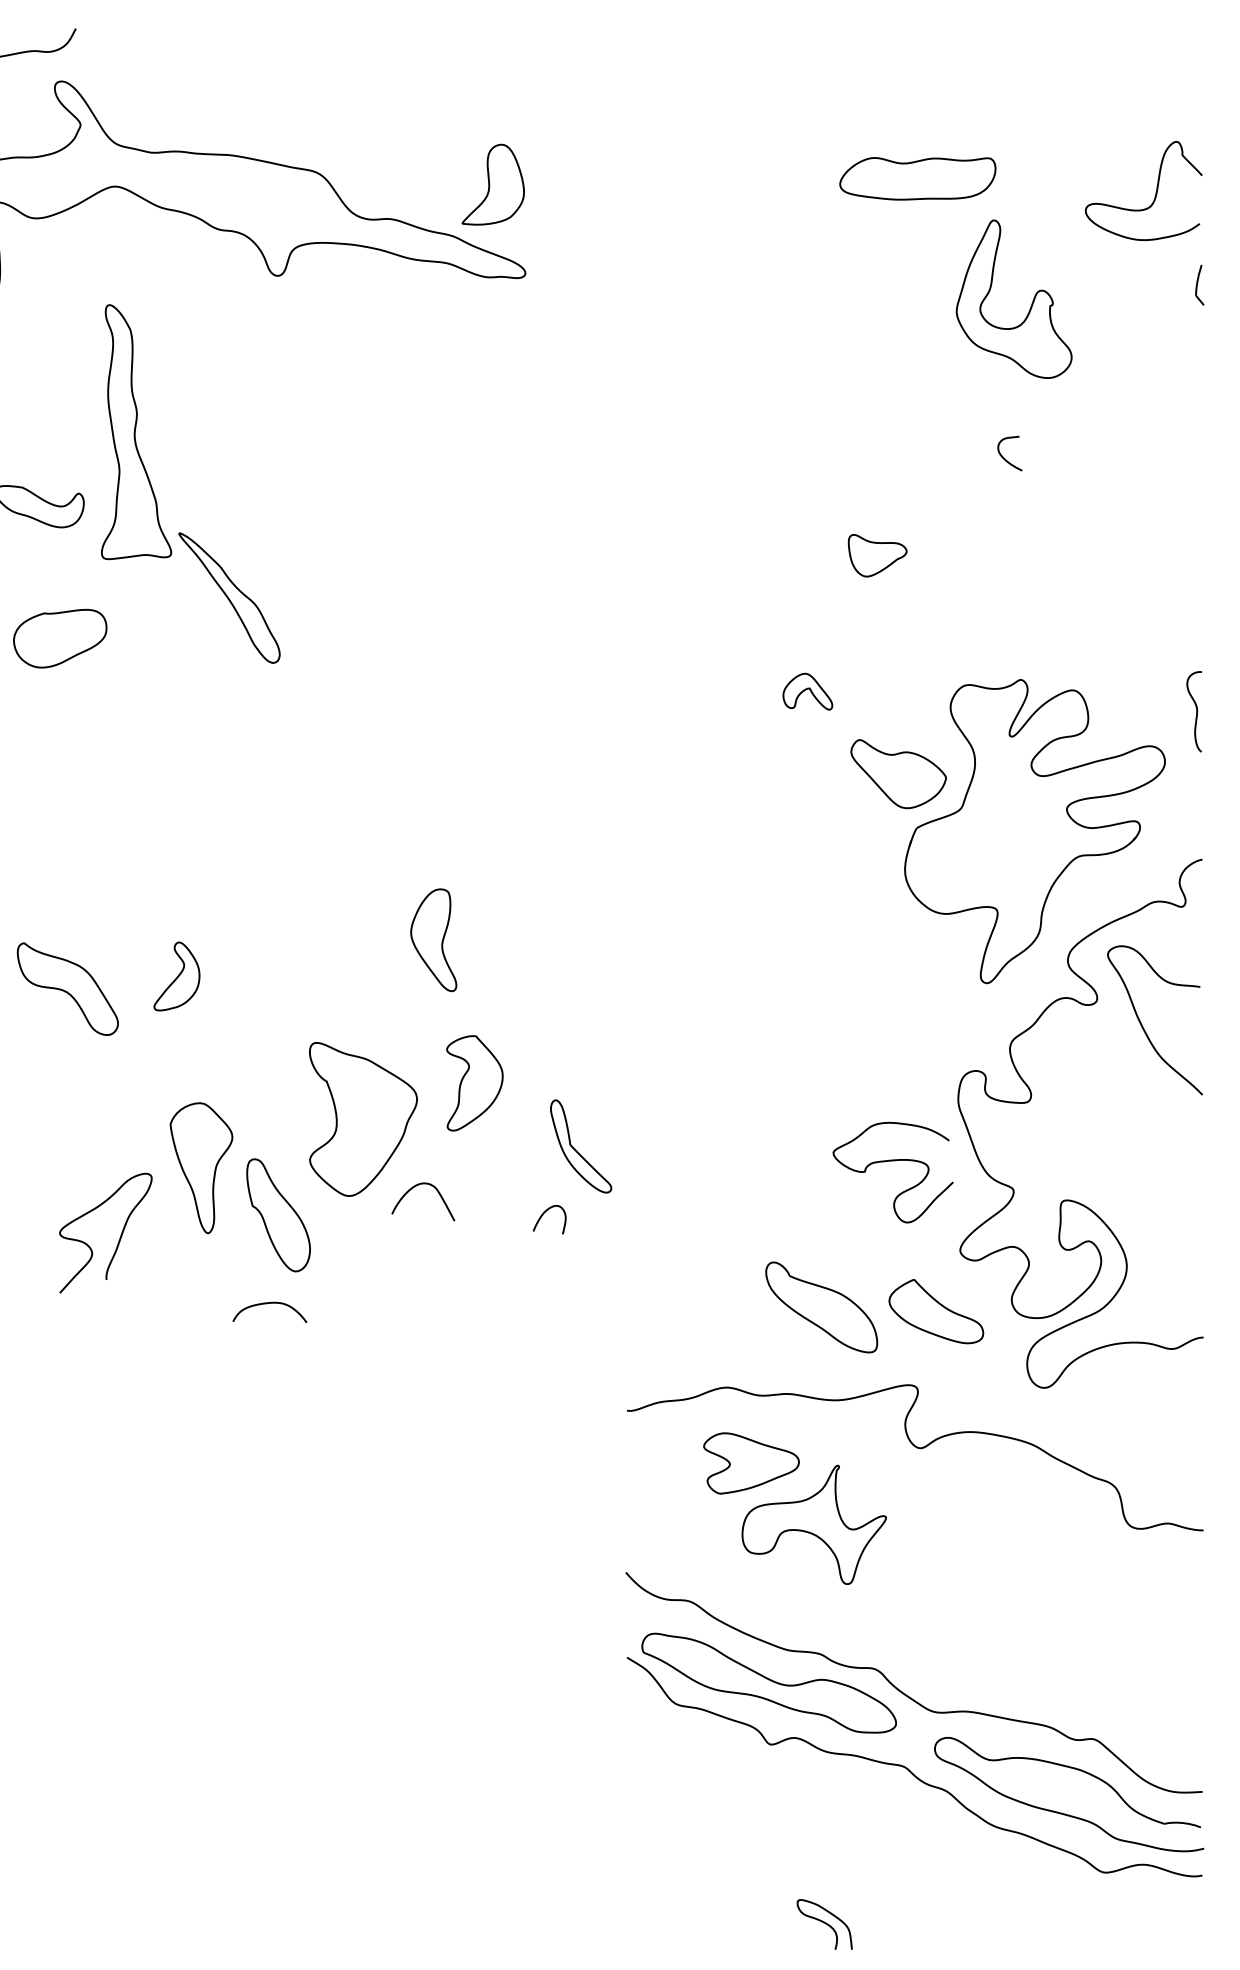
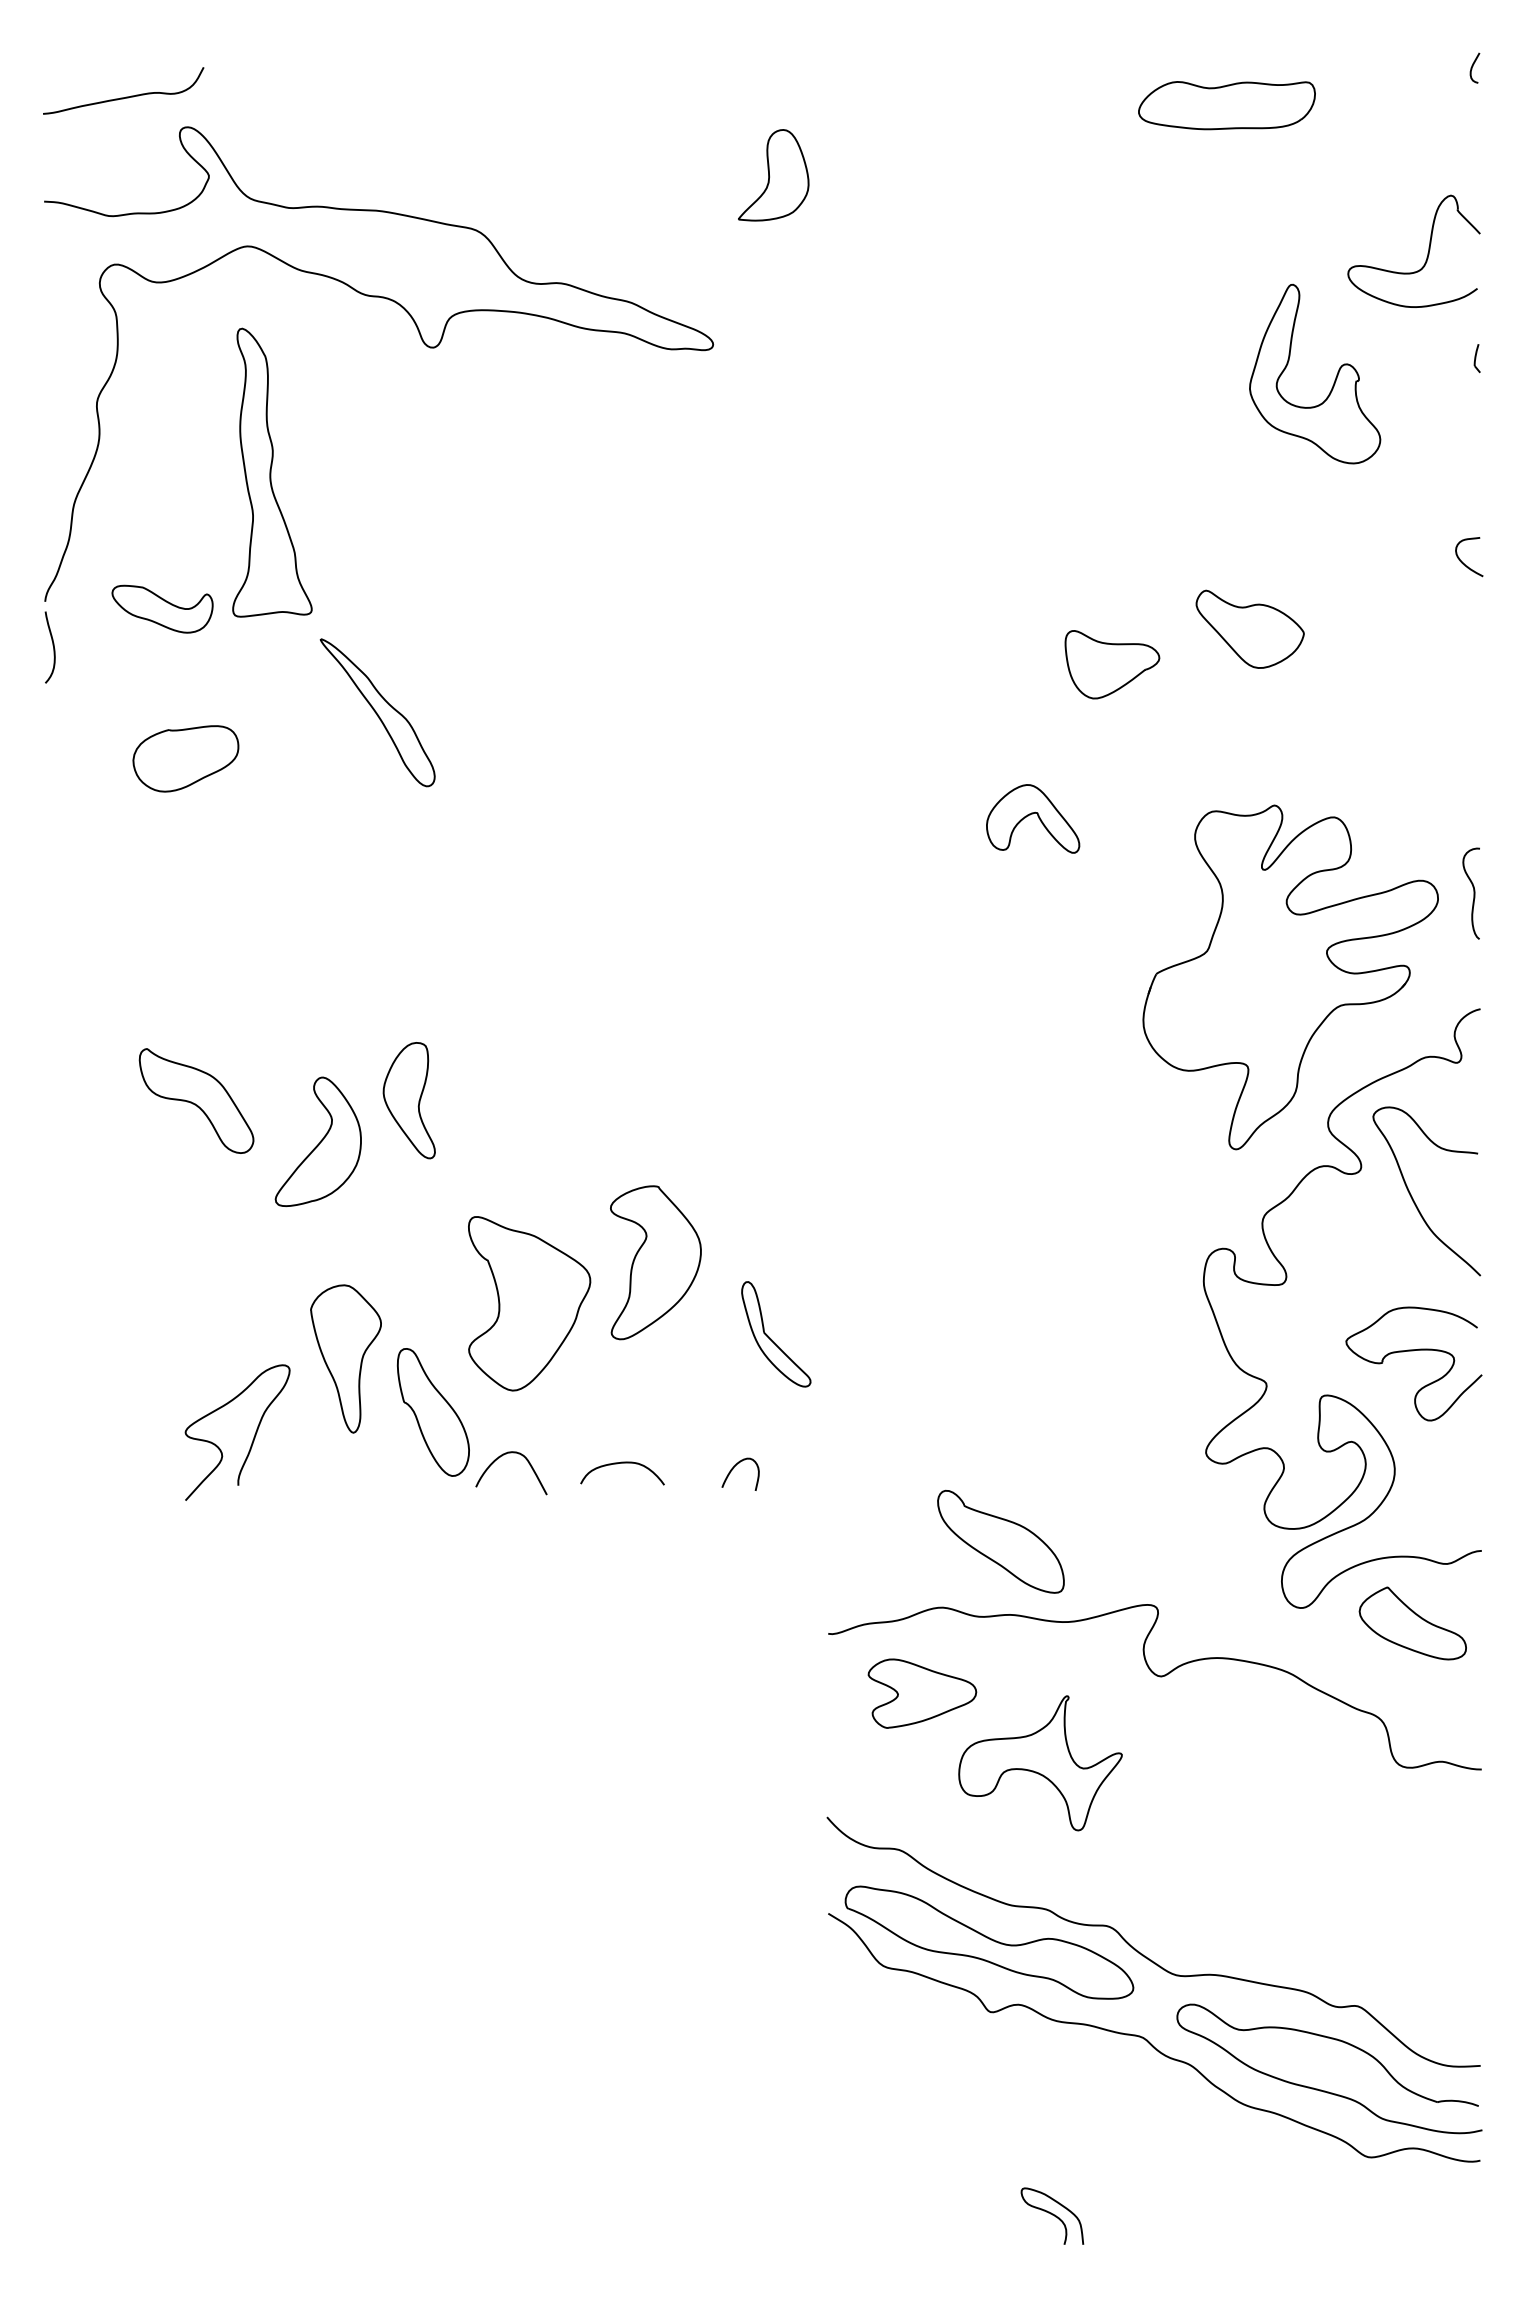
curve: (1196, 27) -> (1473, 66), added
part: (917, 178) -> (1226, 105), moved
part: (493, 184) -> (773, 175), moved
part: (1198, 285) -> (1476, 358), size x0.62
part: (1030, 306) -> (1333, 382), moved
part: (136, 431) -> (272, 472), moved
curve: (1004, 458) -> (1463, 562), moved
part: (877, 555) -> (1112, 664), size x1.43
part: (808, 691) -> (1033, 818), size x1.67
curve: (1196, 711) -> (1473, 893), moved
part: (898, 773) -> (1249, 628), moved
part: (433, 940) -> (408, 1100), moved
part: (176, 976) -> (317, 1141), size x1.67
part: (67, 988) -> (196, 1100), moved
part: (474, 1083) -> (655, 1262), size x1.43
part: (892, 1161) -> (1413, 1351), moved
curve: (412, 1188) -> (499, 1458), moved
curve: (543, 1215) -> (733, 1469), moved
curve: (269, 1303) -> (622, 1463), moved
part: (821, 1307) -> (1000, 1541), moved
part: (935, 1311) -> (1412, 1623), moved
part: (751, 1463) -> (922, 1693), moved

